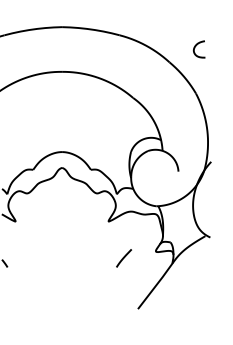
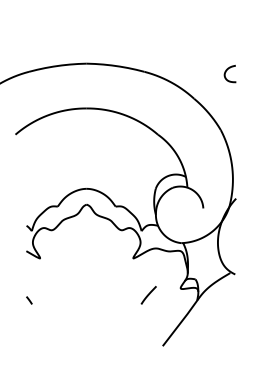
curve: (195, 47) -> (226, 72), moved

